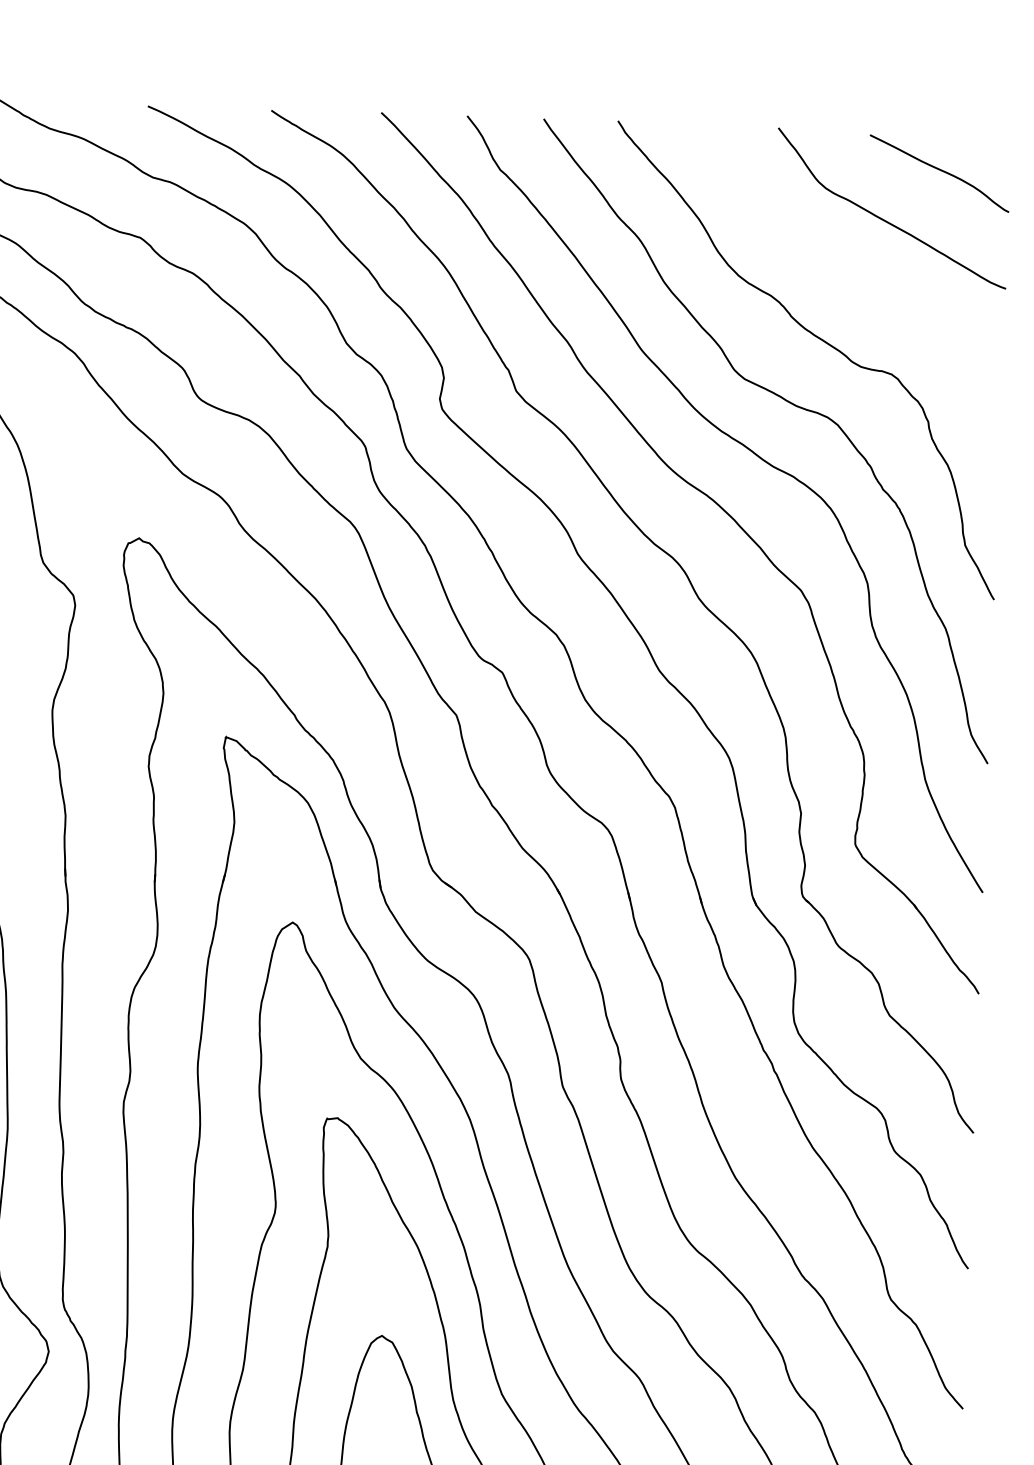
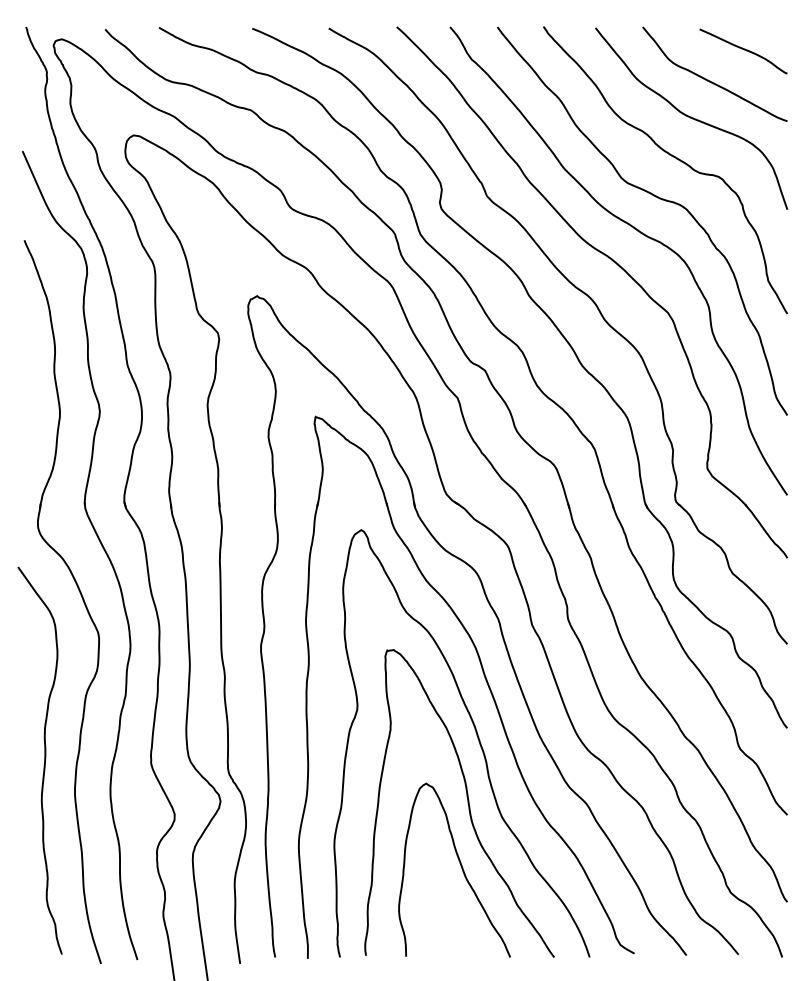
curve: (851, 278) -> (691, 118), added

